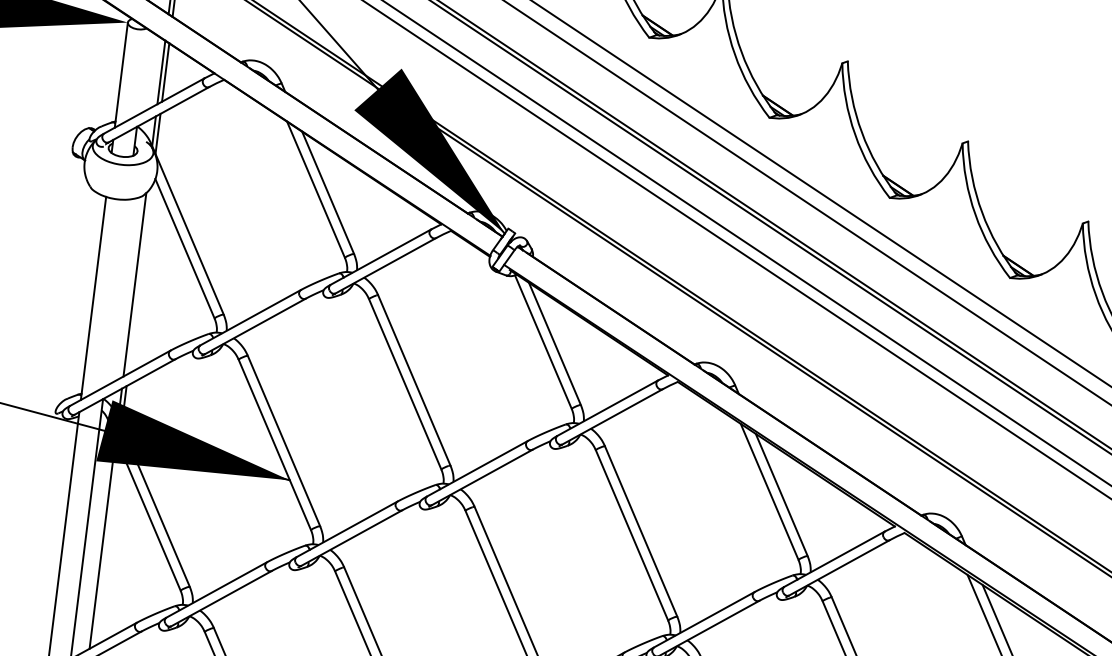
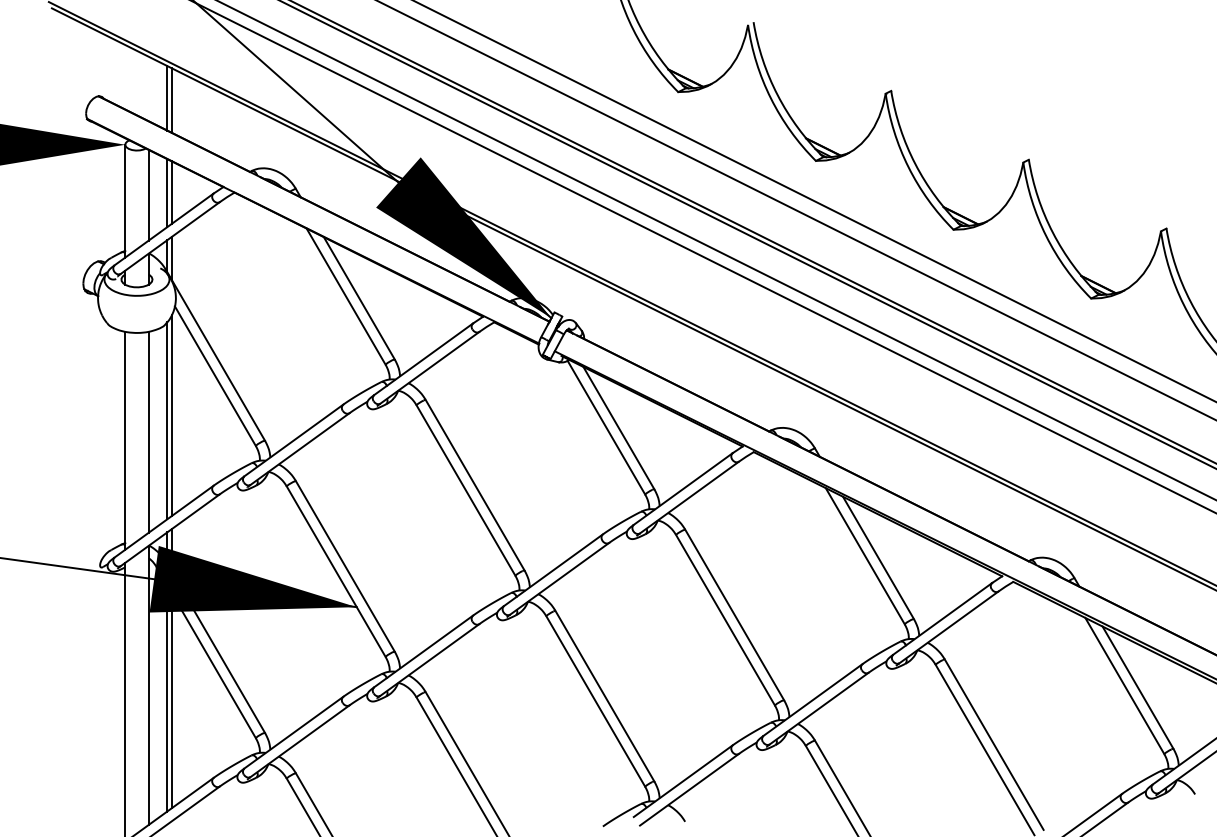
line: (143, 71) -> (148, 194), added
line: (139, 280) -> (171, 415), added
line: (116, 292) -> (148, 431), added
line: (106, 545) -> (171, 700), added

